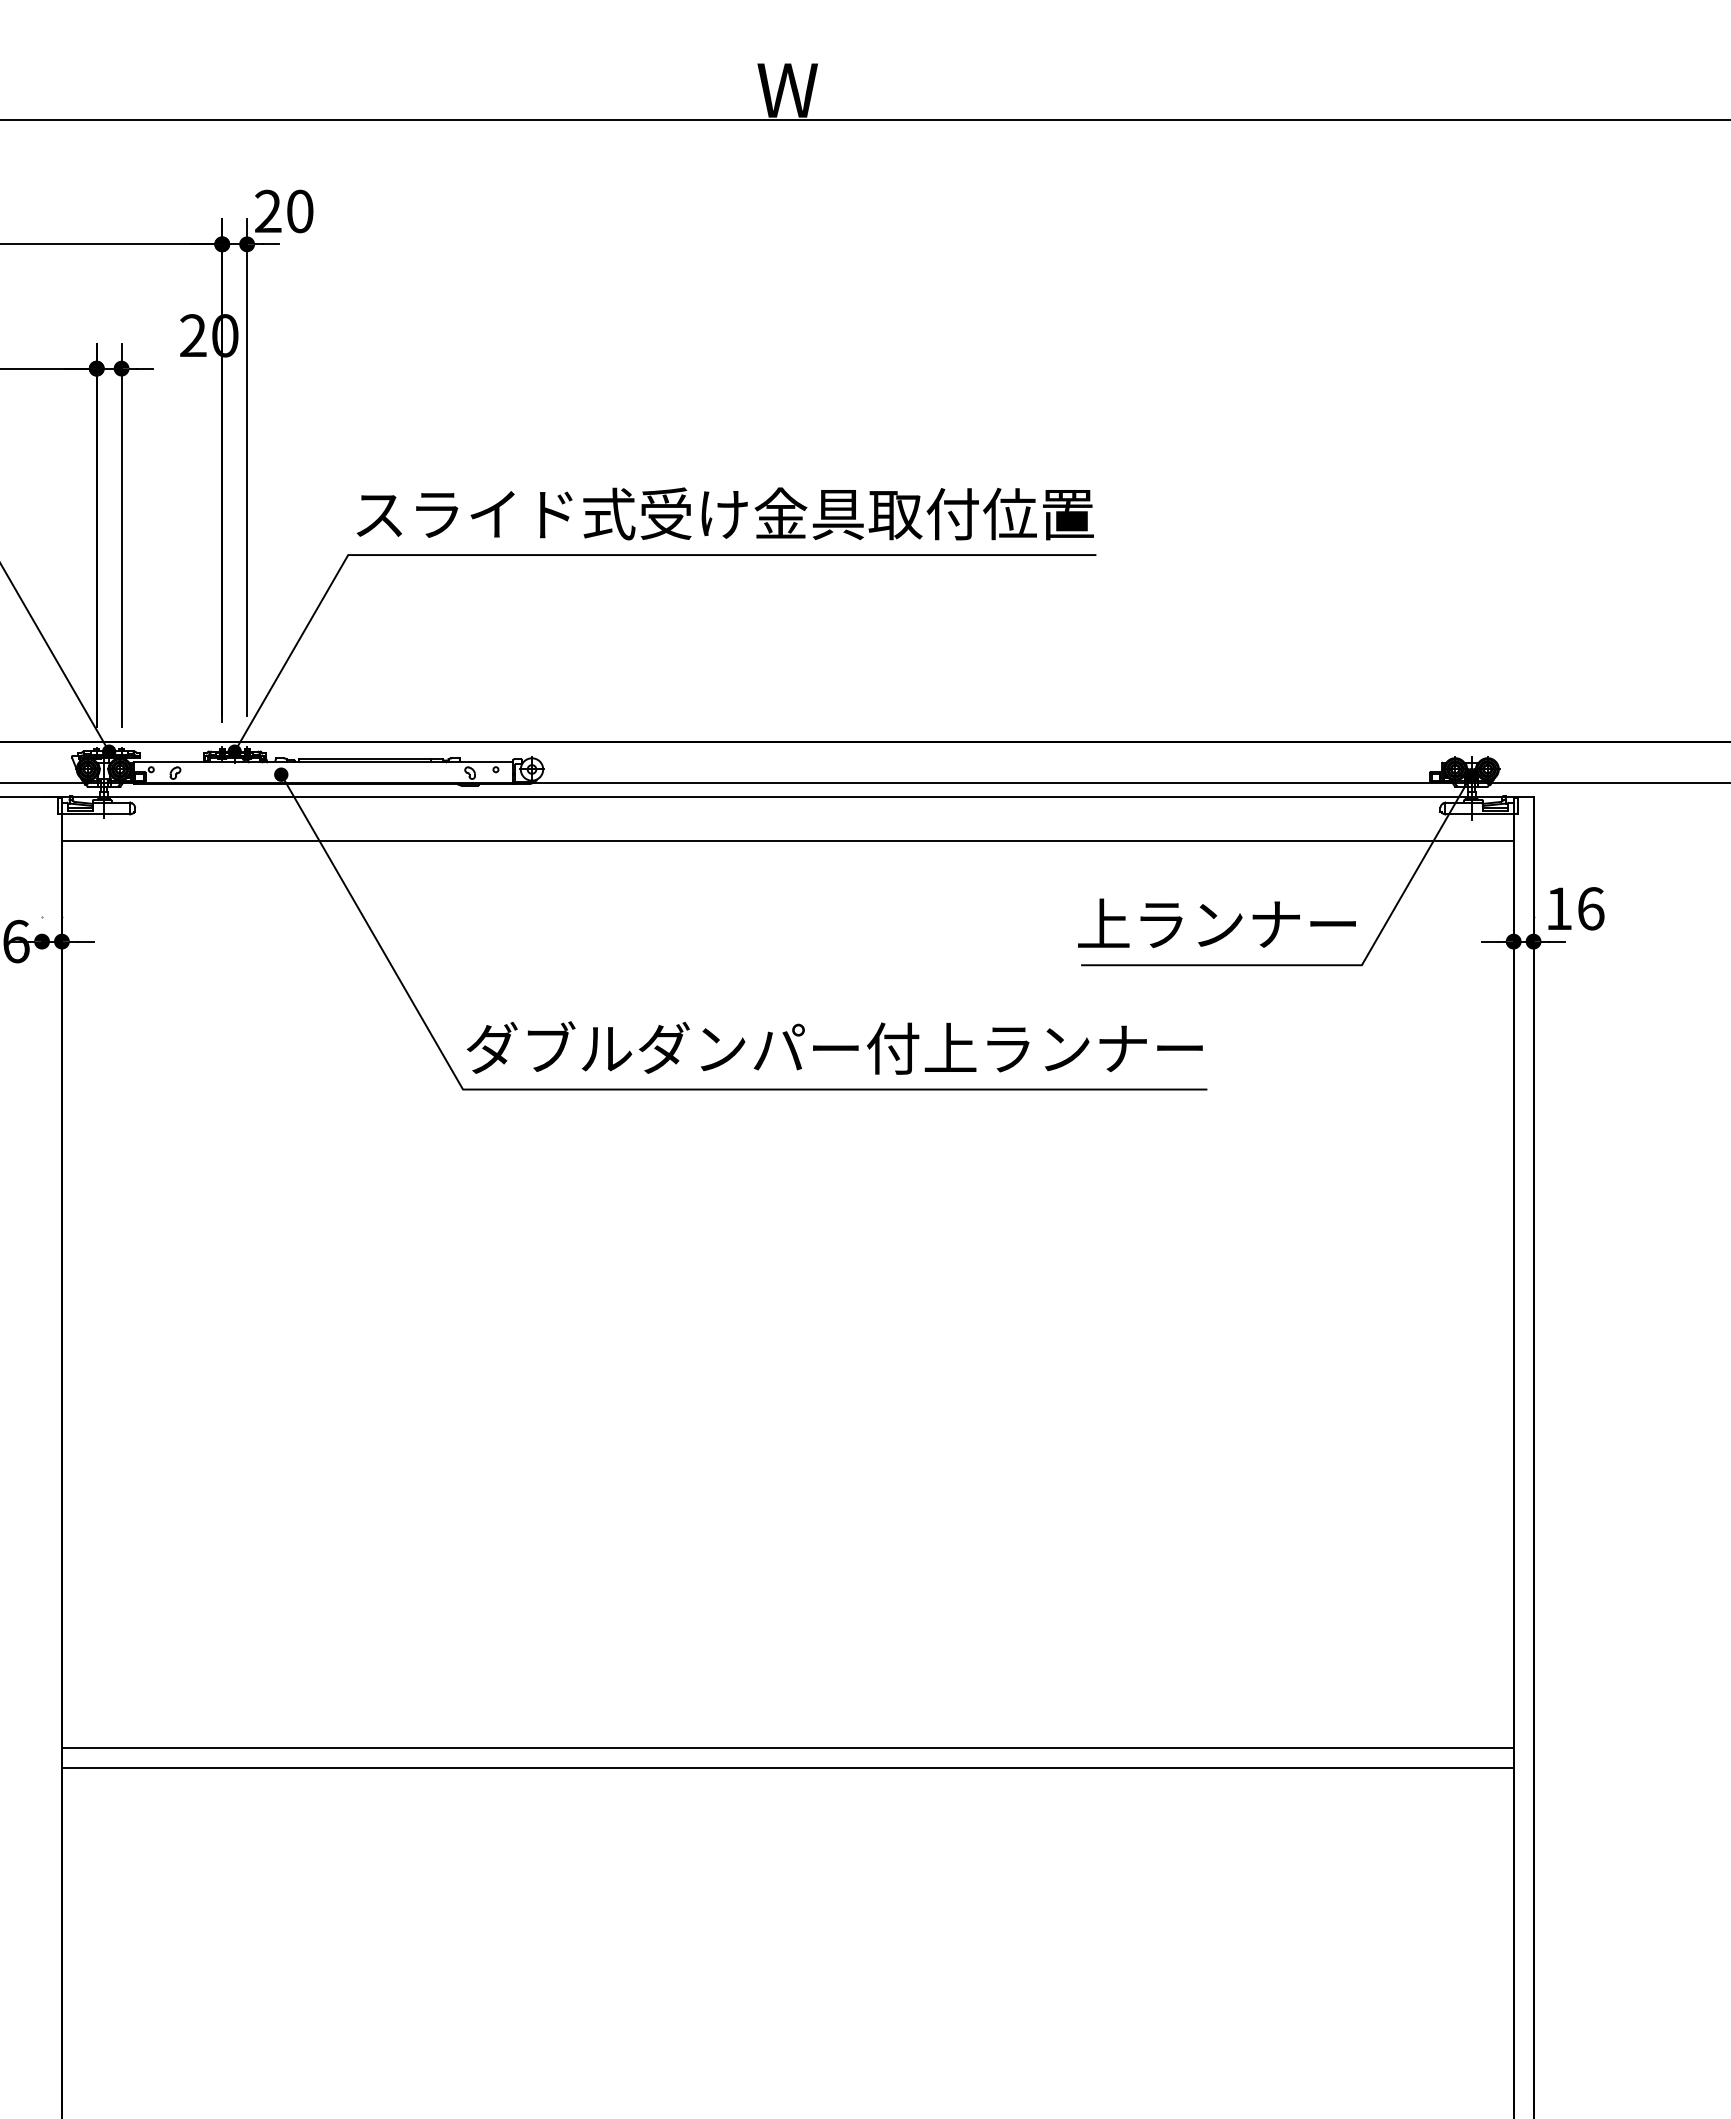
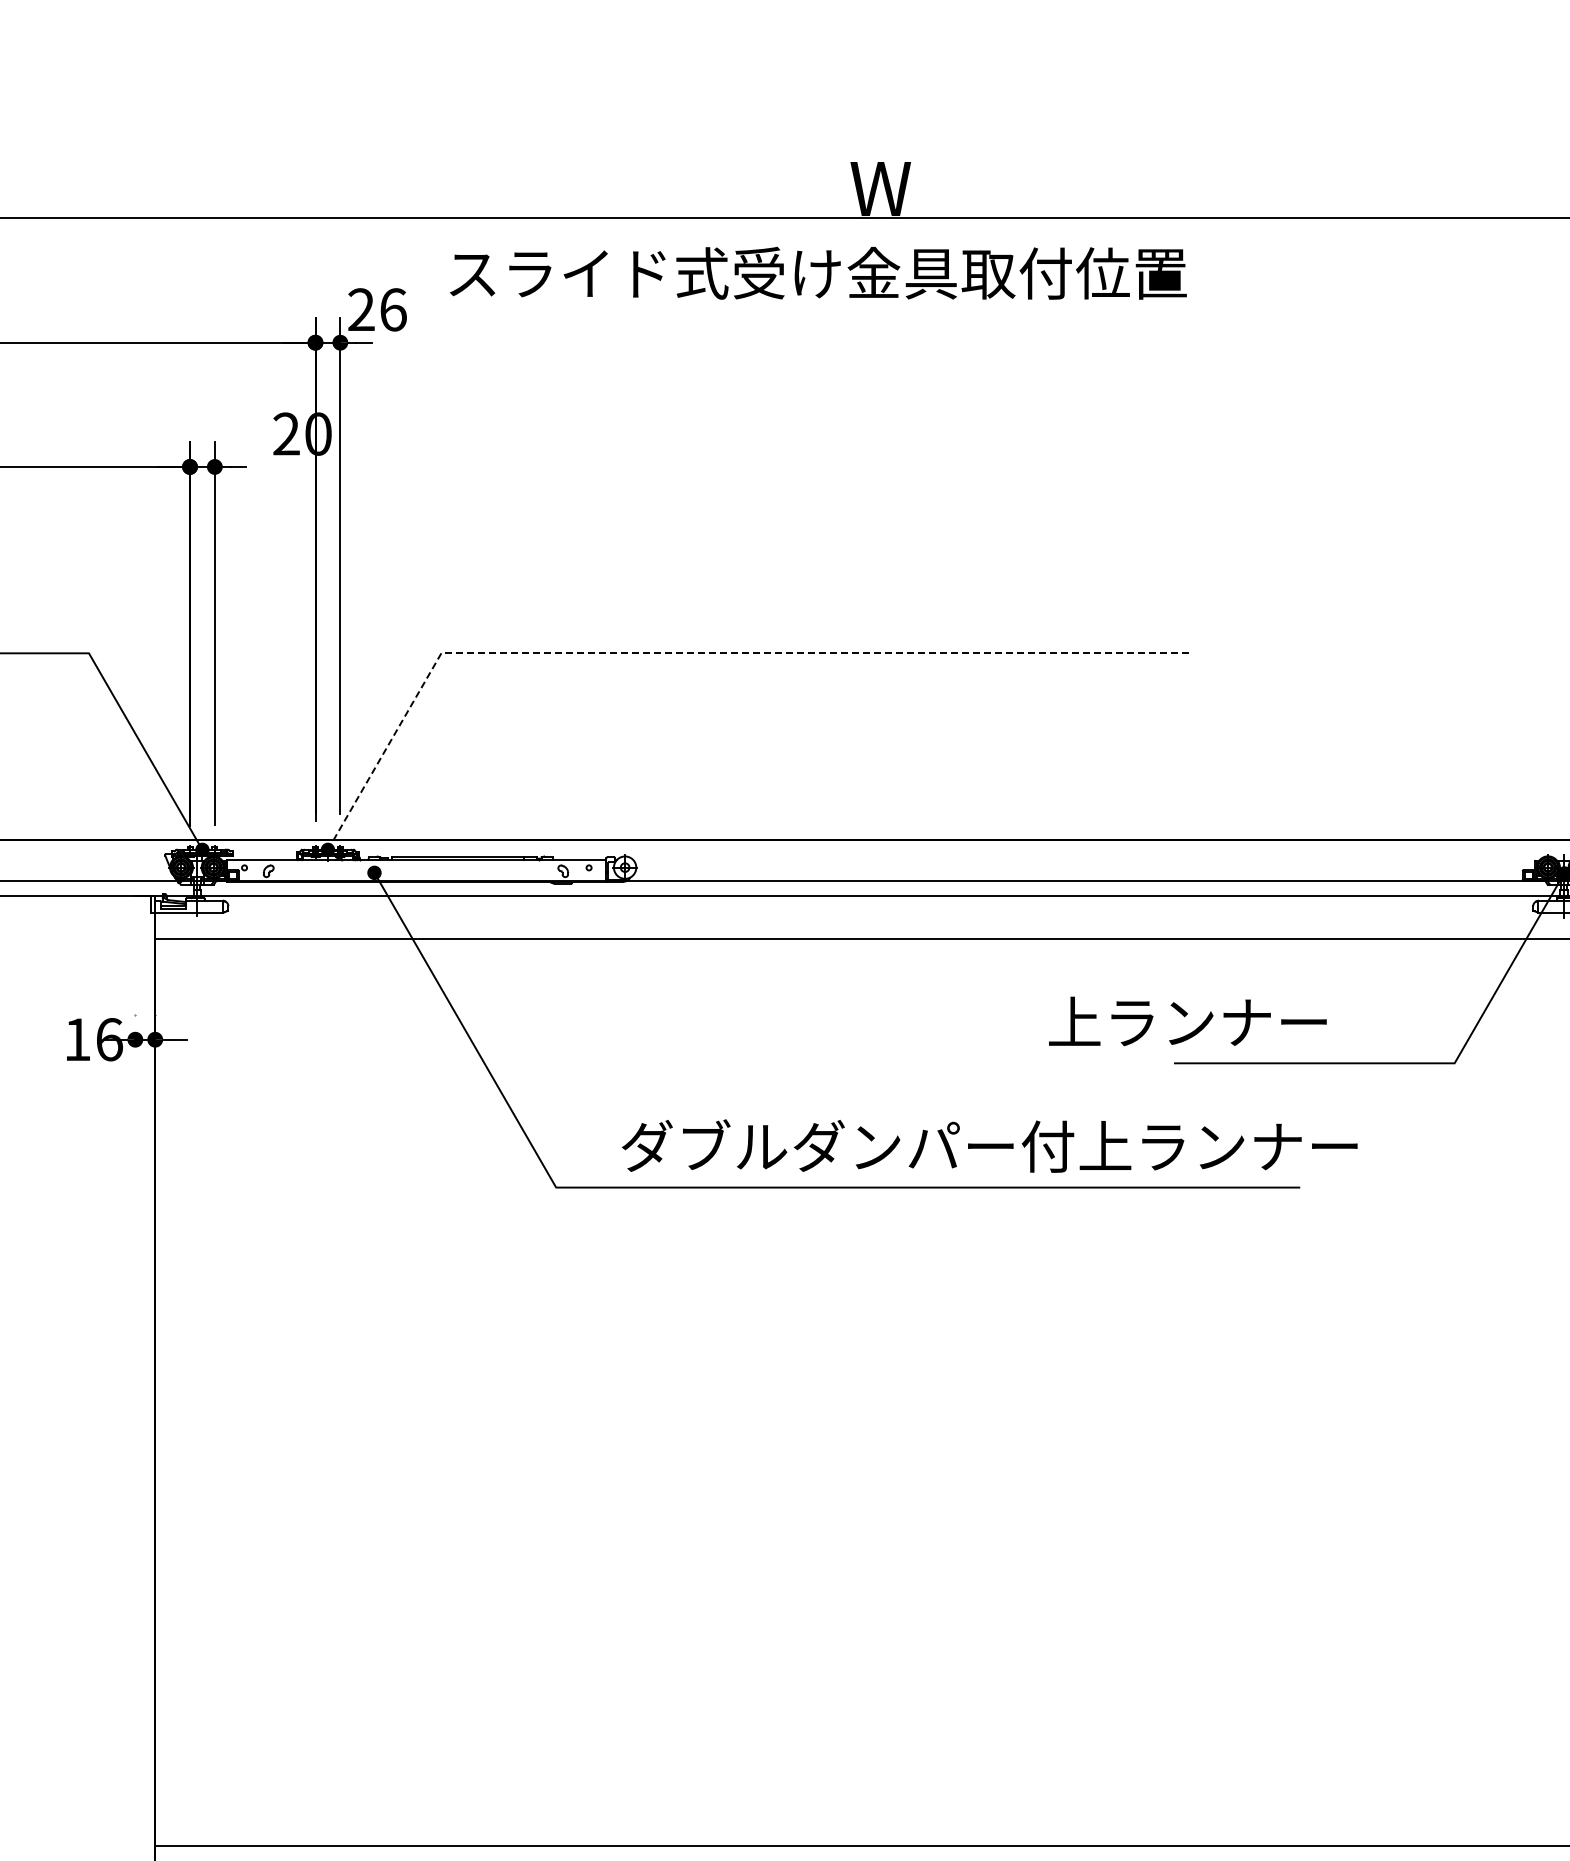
text: (300, 211) -> (393, 309), 20 -> 26
text: (724, 513) -> (817, 272), moved
line: (607, 555) -> (700, 653), solid -> dashed
text: (1216, 923) -> (1187, 1021), moved
text: (834, 1047) -> (989, 1145), moved

